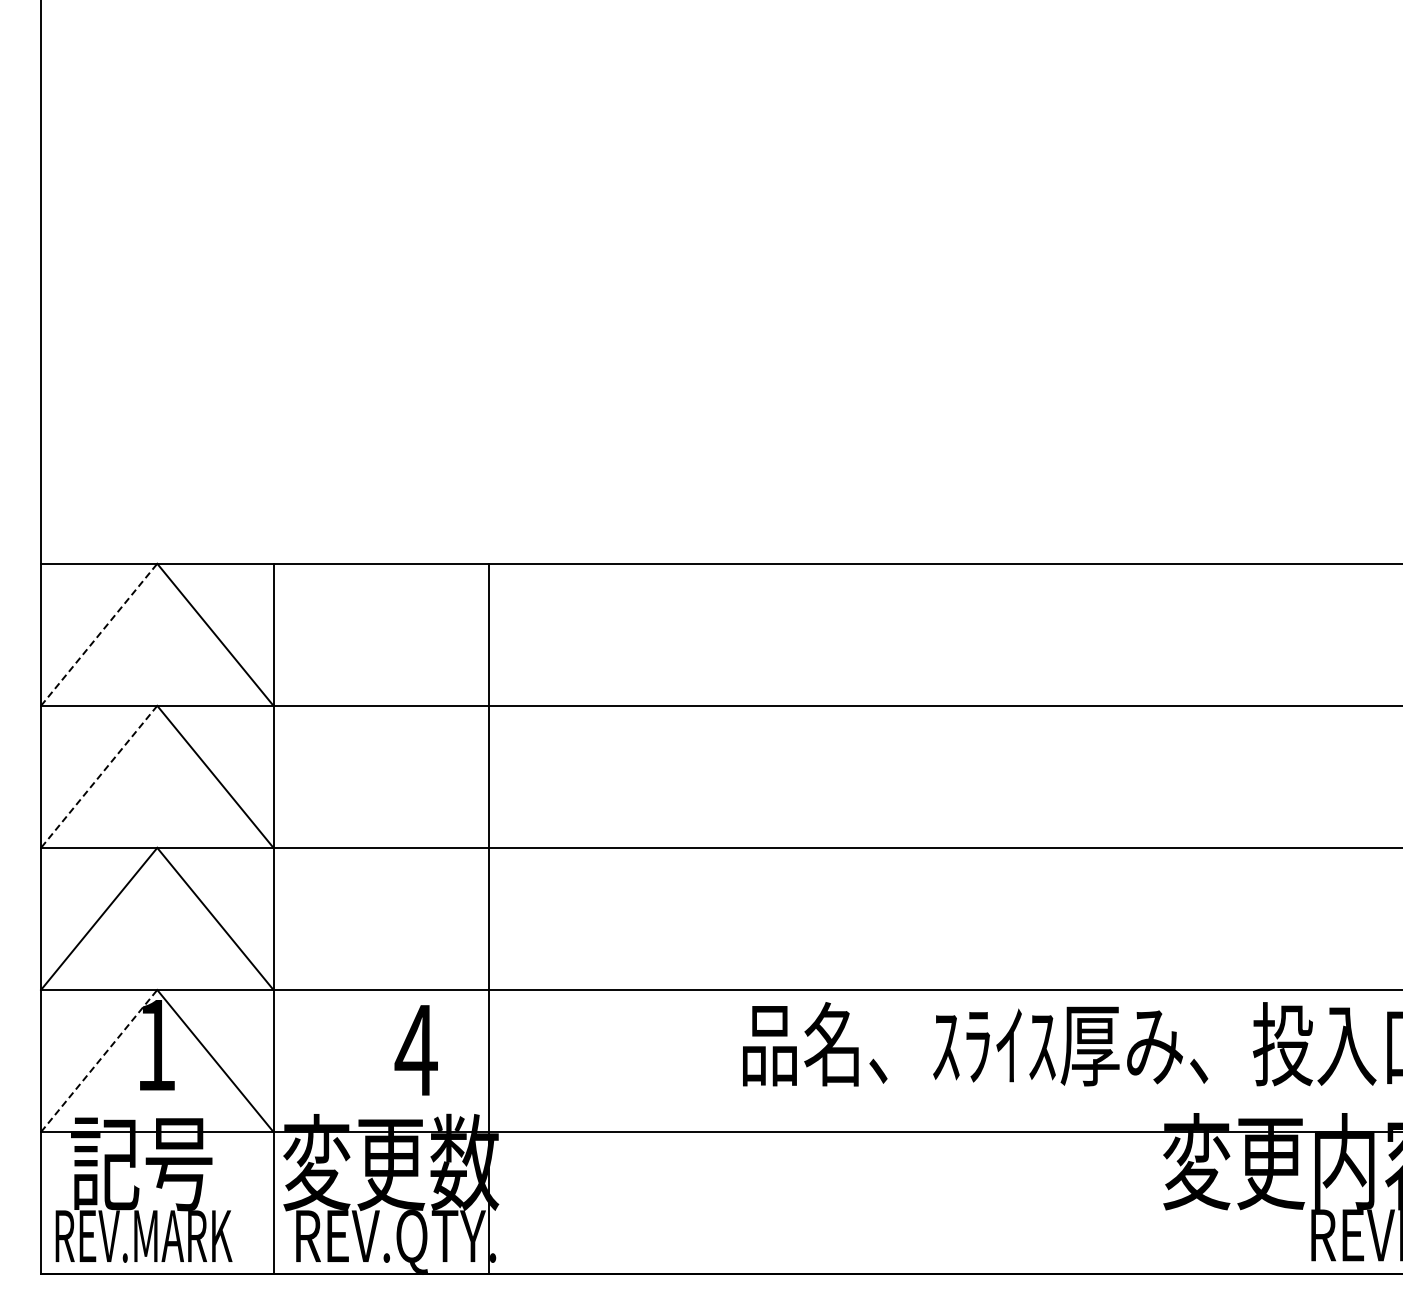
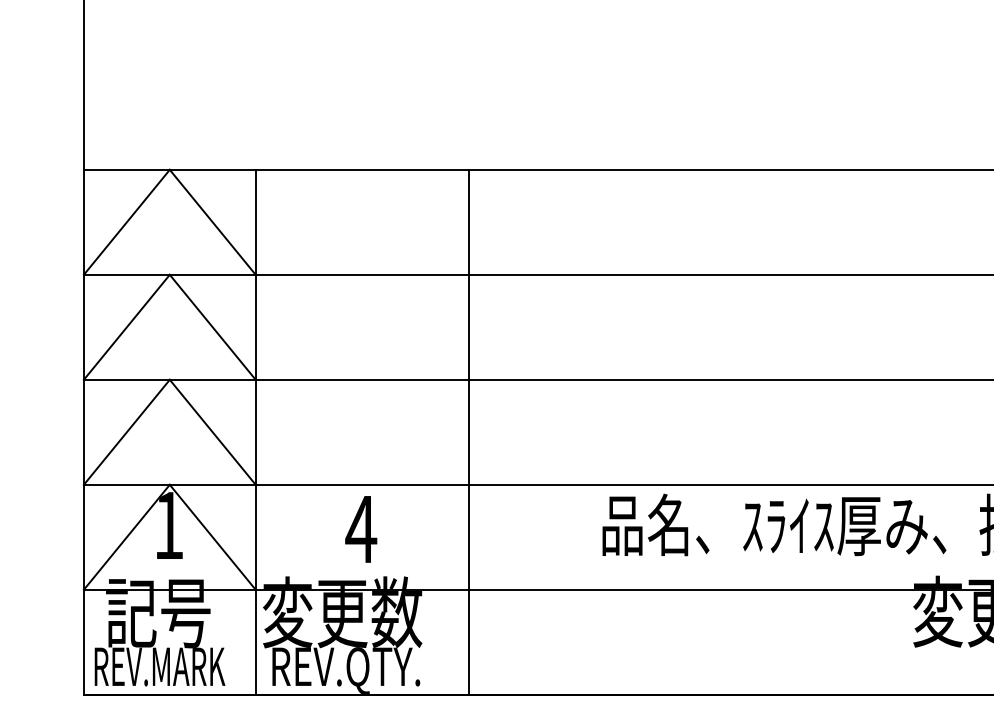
line: (99, 634) -> (127, 222), dashed -> solid
line: (99, 776) -> (127, 327), dashed -> solid
line: (488, 918) -> (468, 431), moved
line: (99, 1061) -> (127, 537), dashed -> solid

